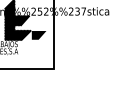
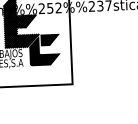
fill: (34, 42) -> (44, 49), added

